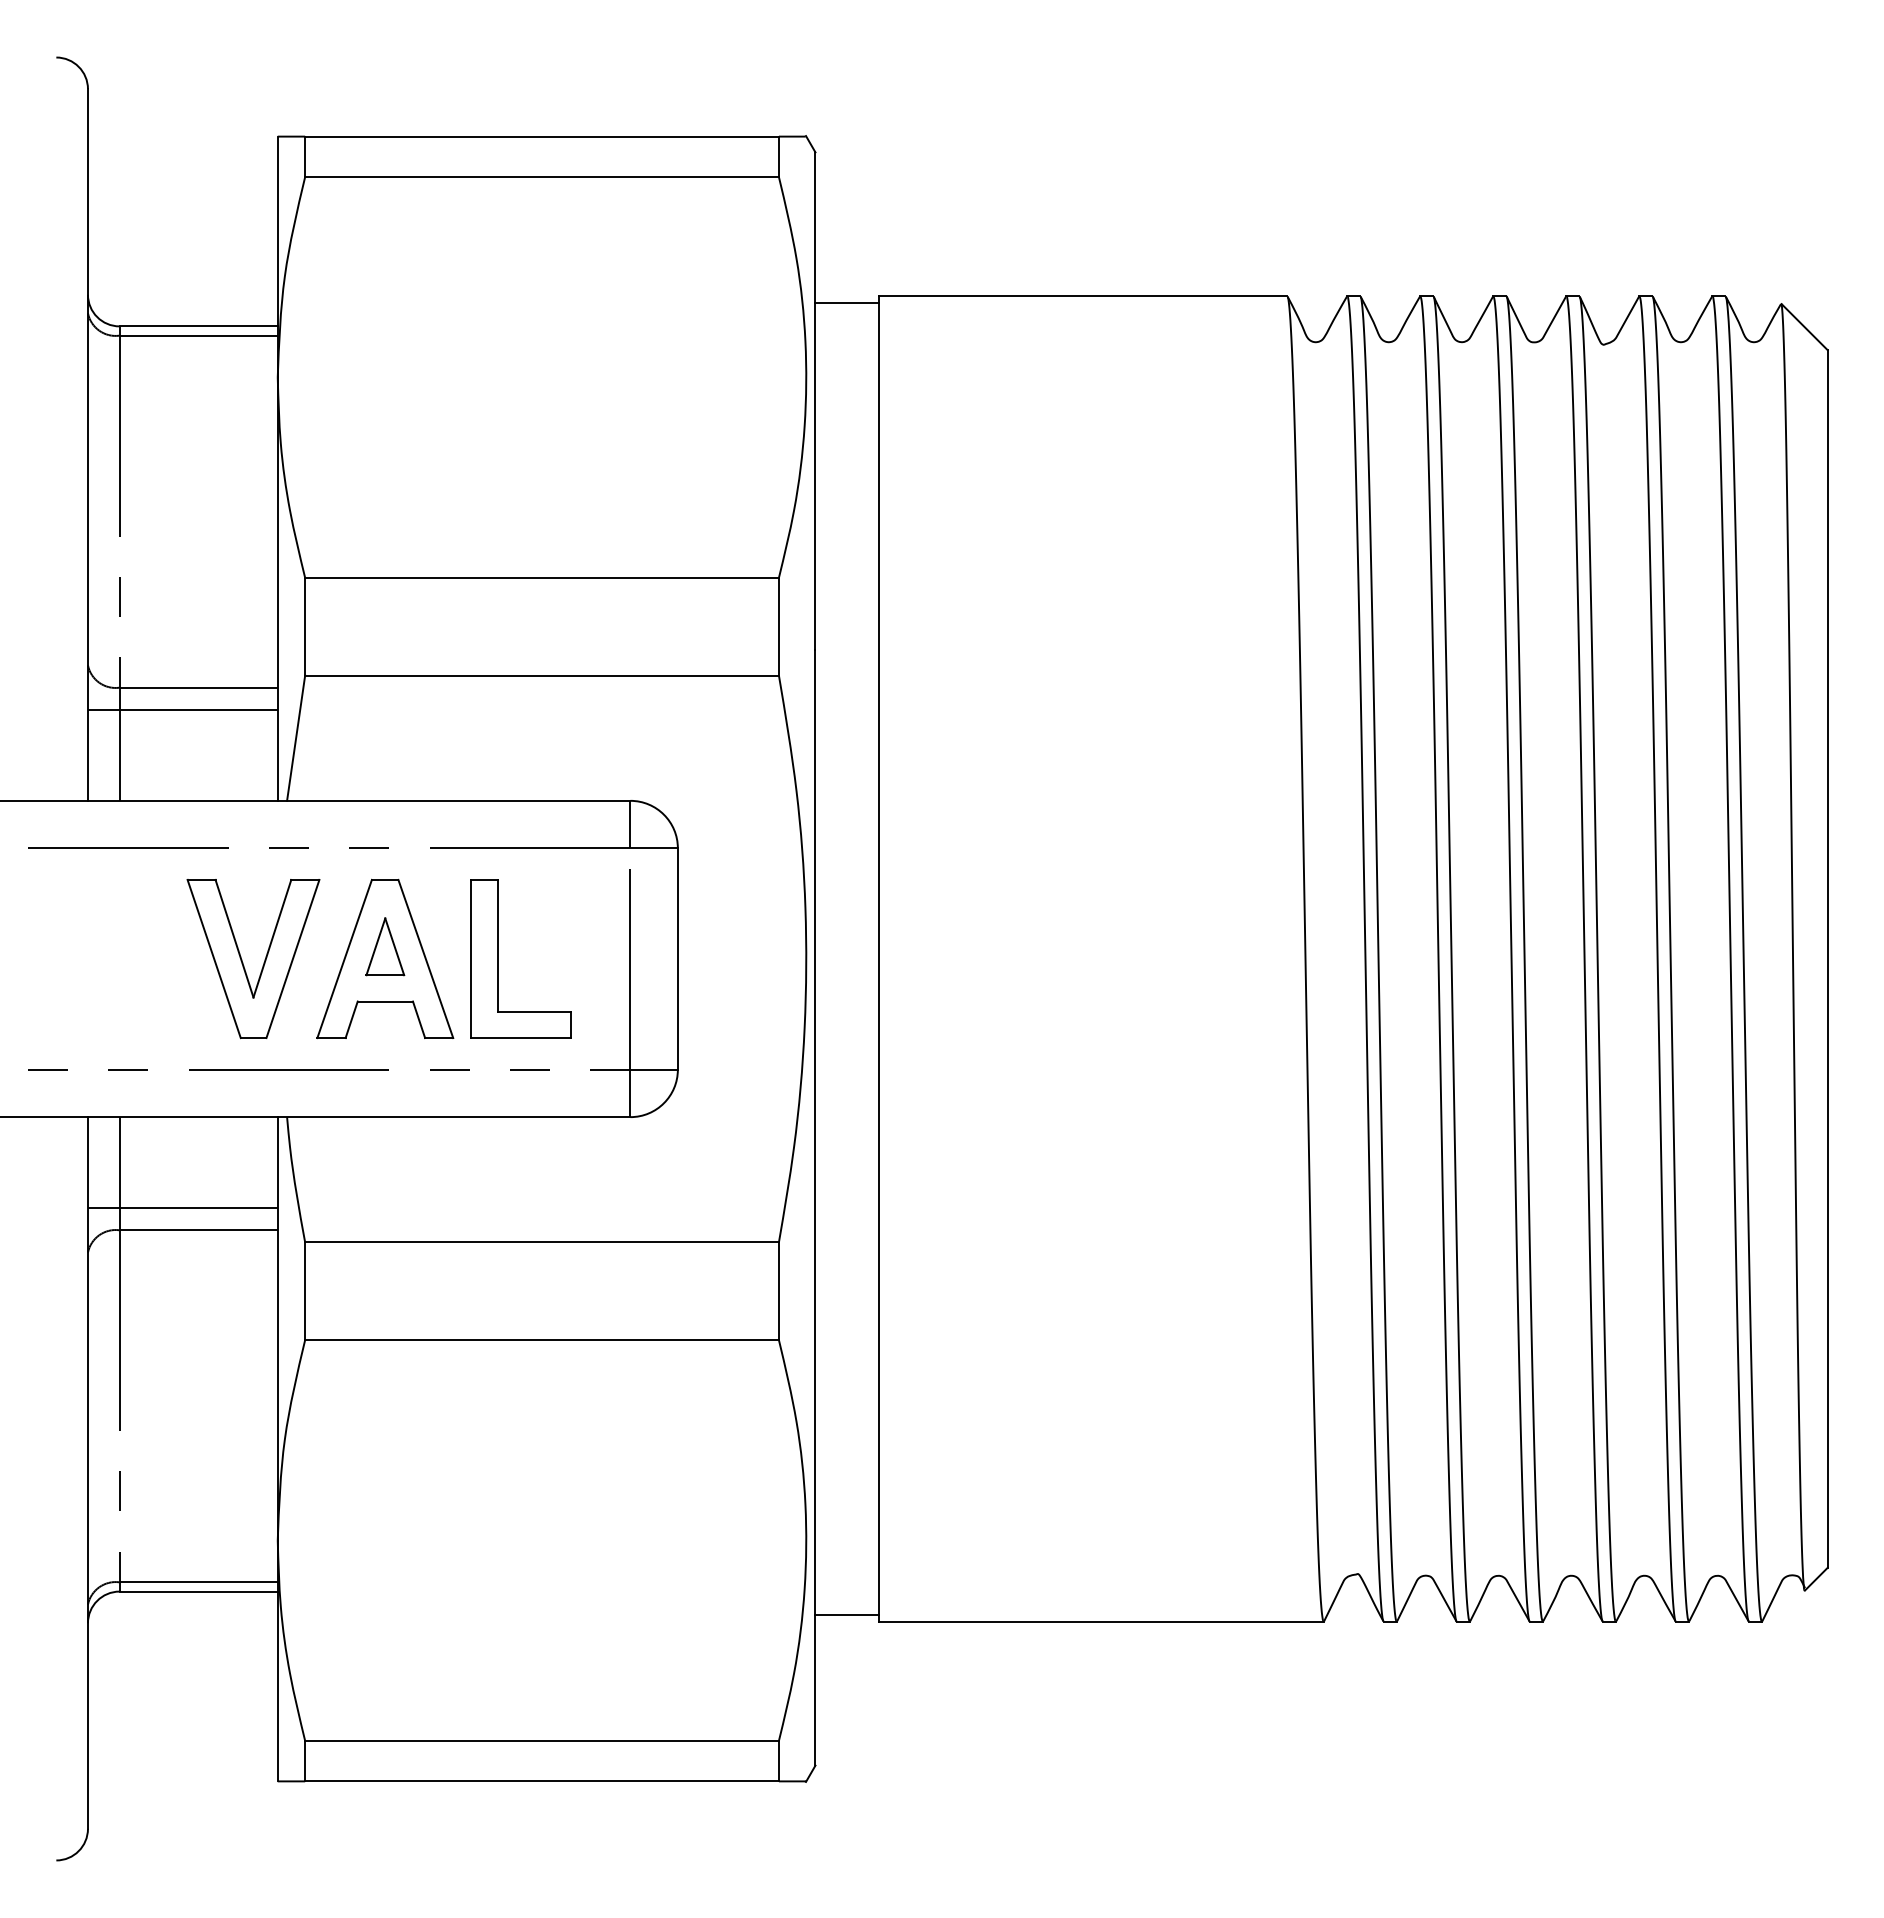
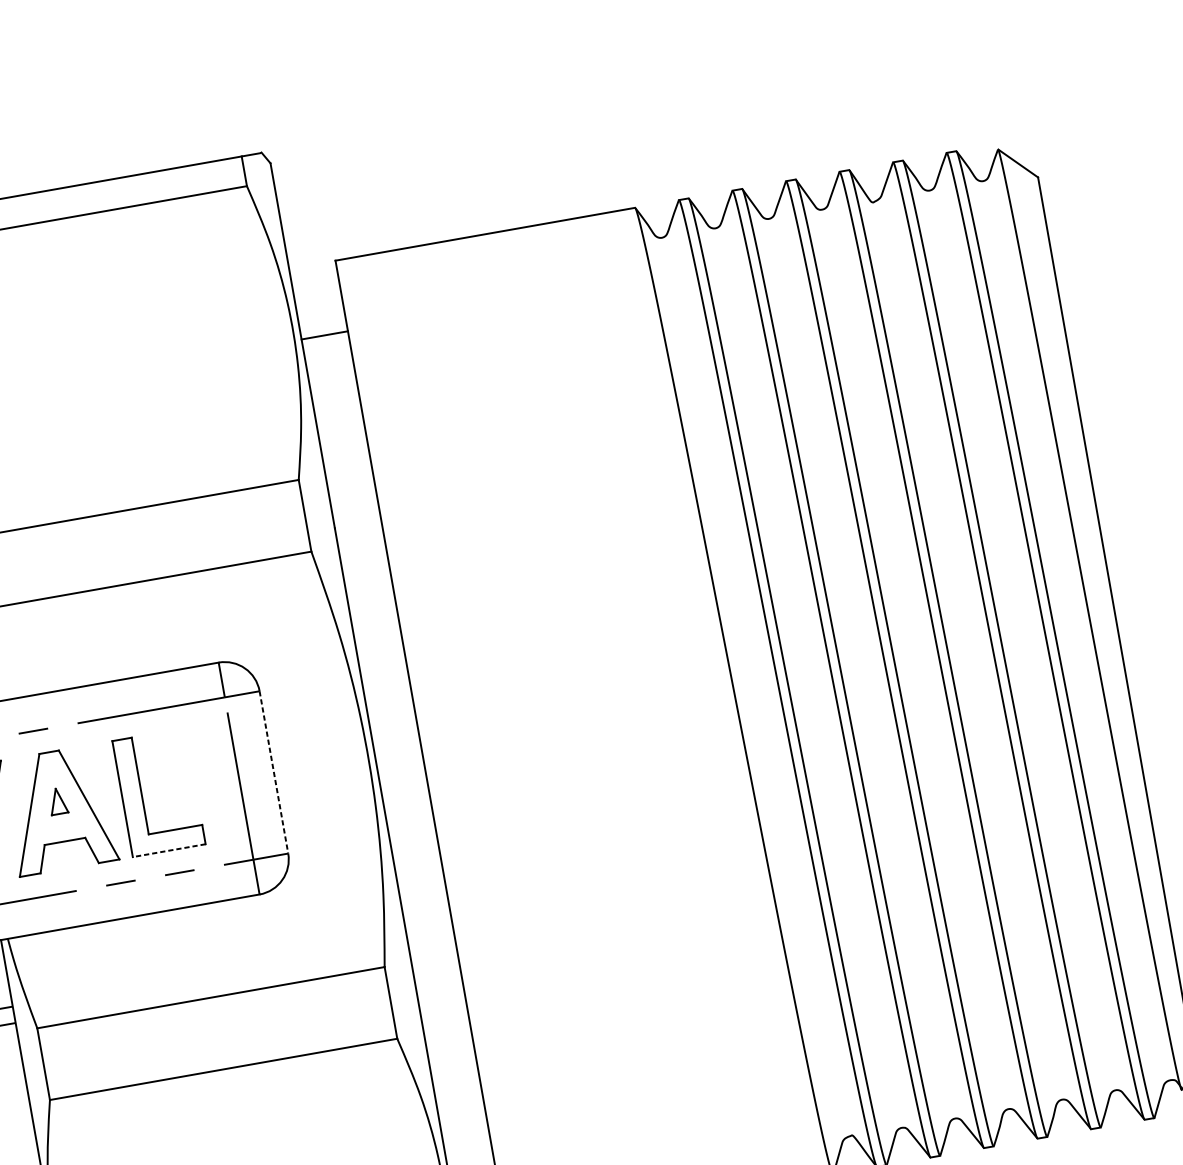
line: (846, 302) -> (324, 335), moved
part: (385, 946) -> (57, 801), size x0.6
line: (677, 959) -> (273, 772), solid -> dashed
line: (521, 1038) -> (169, 850), solid -> dashed

